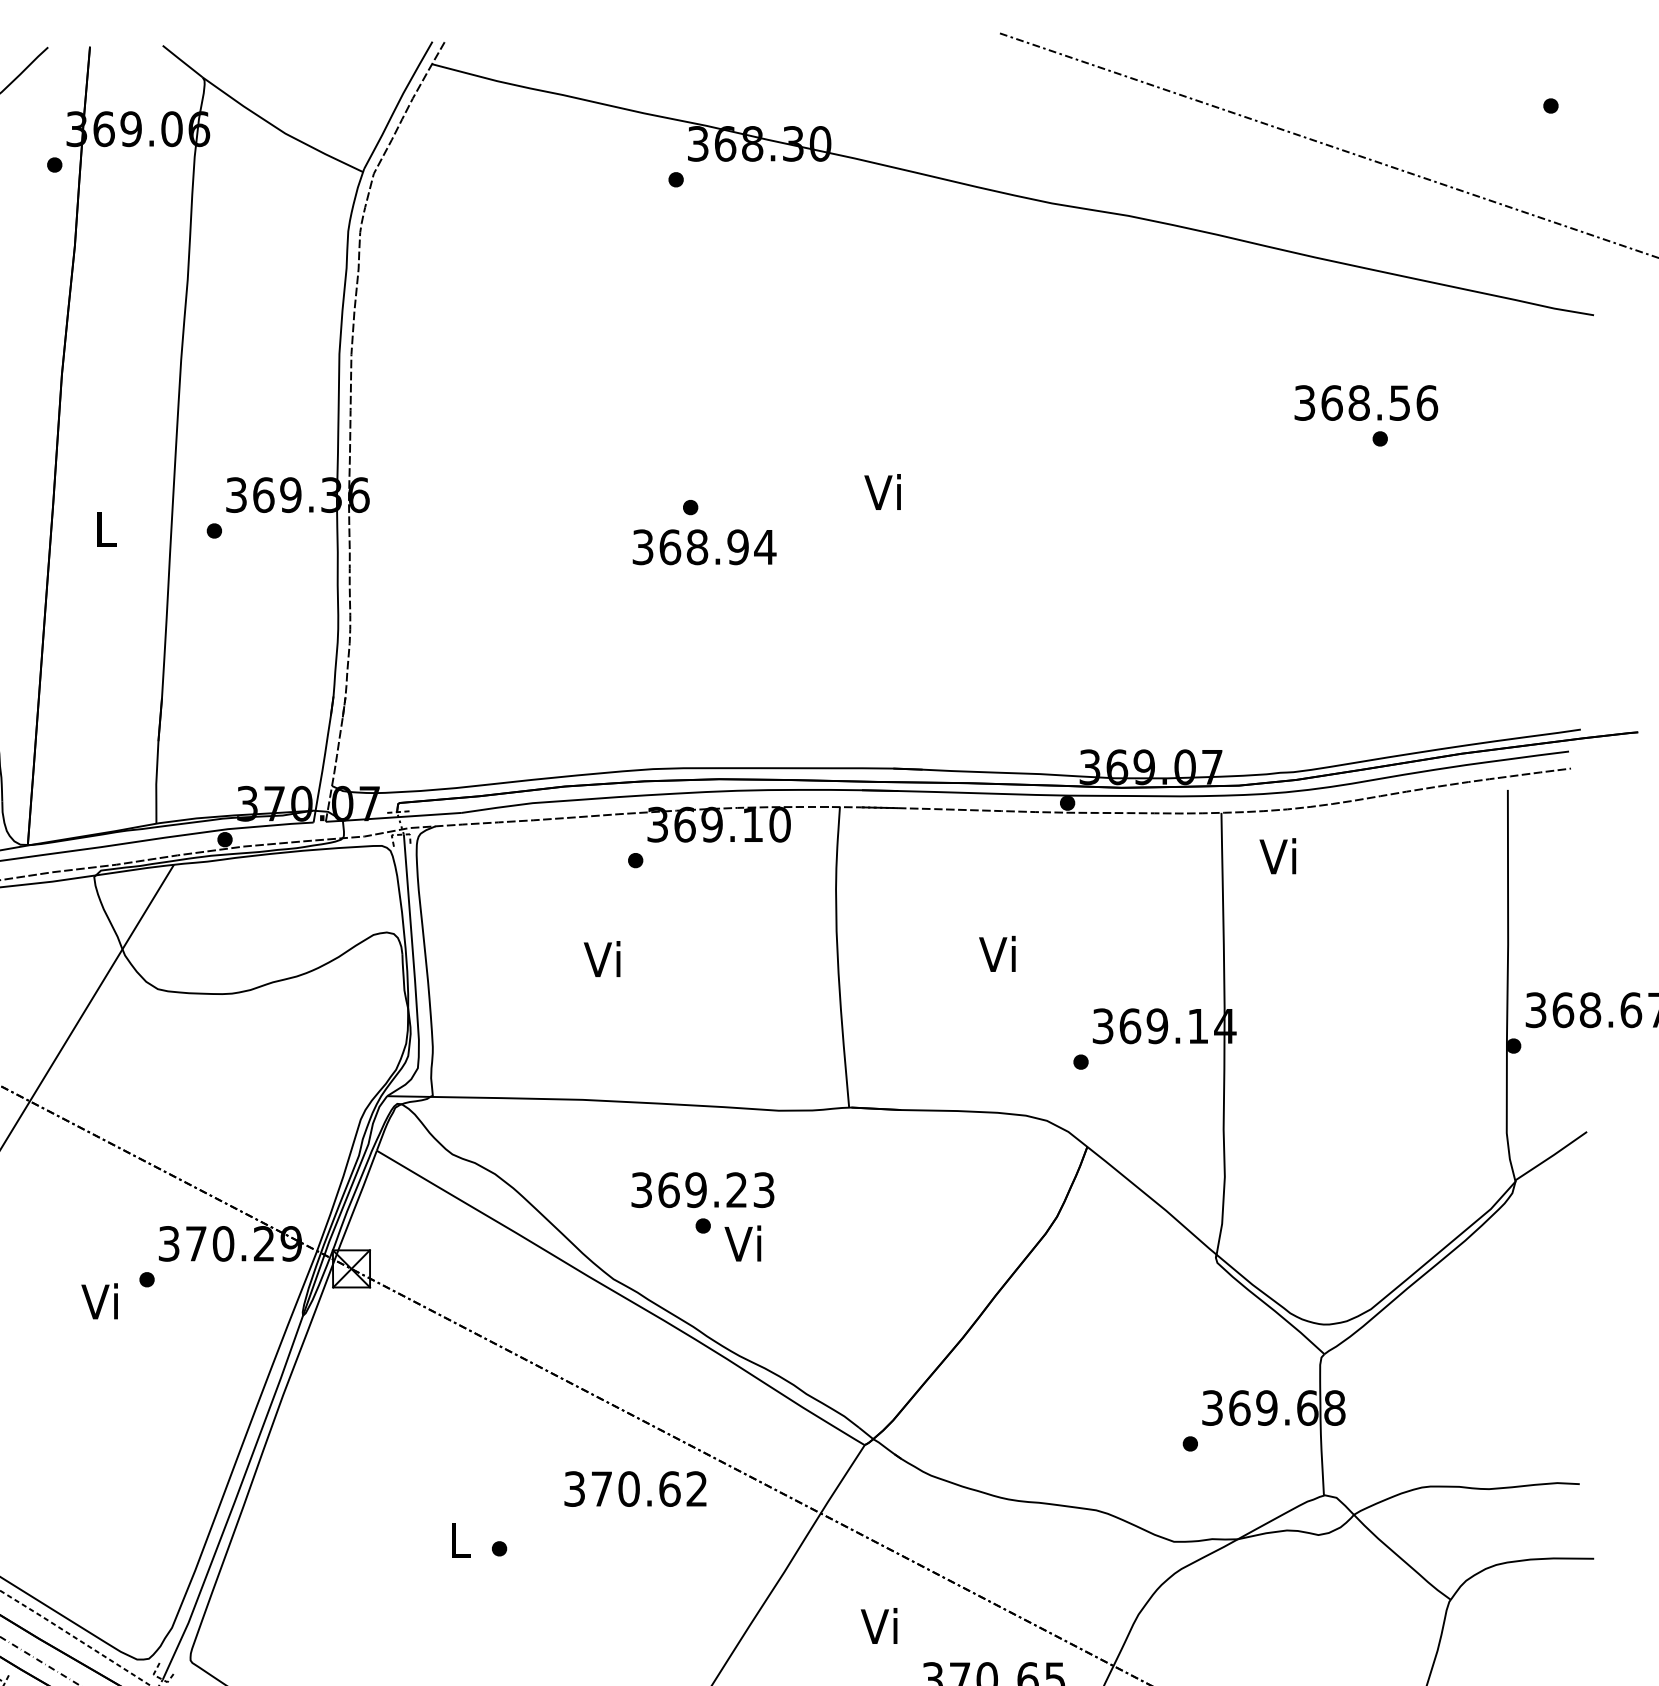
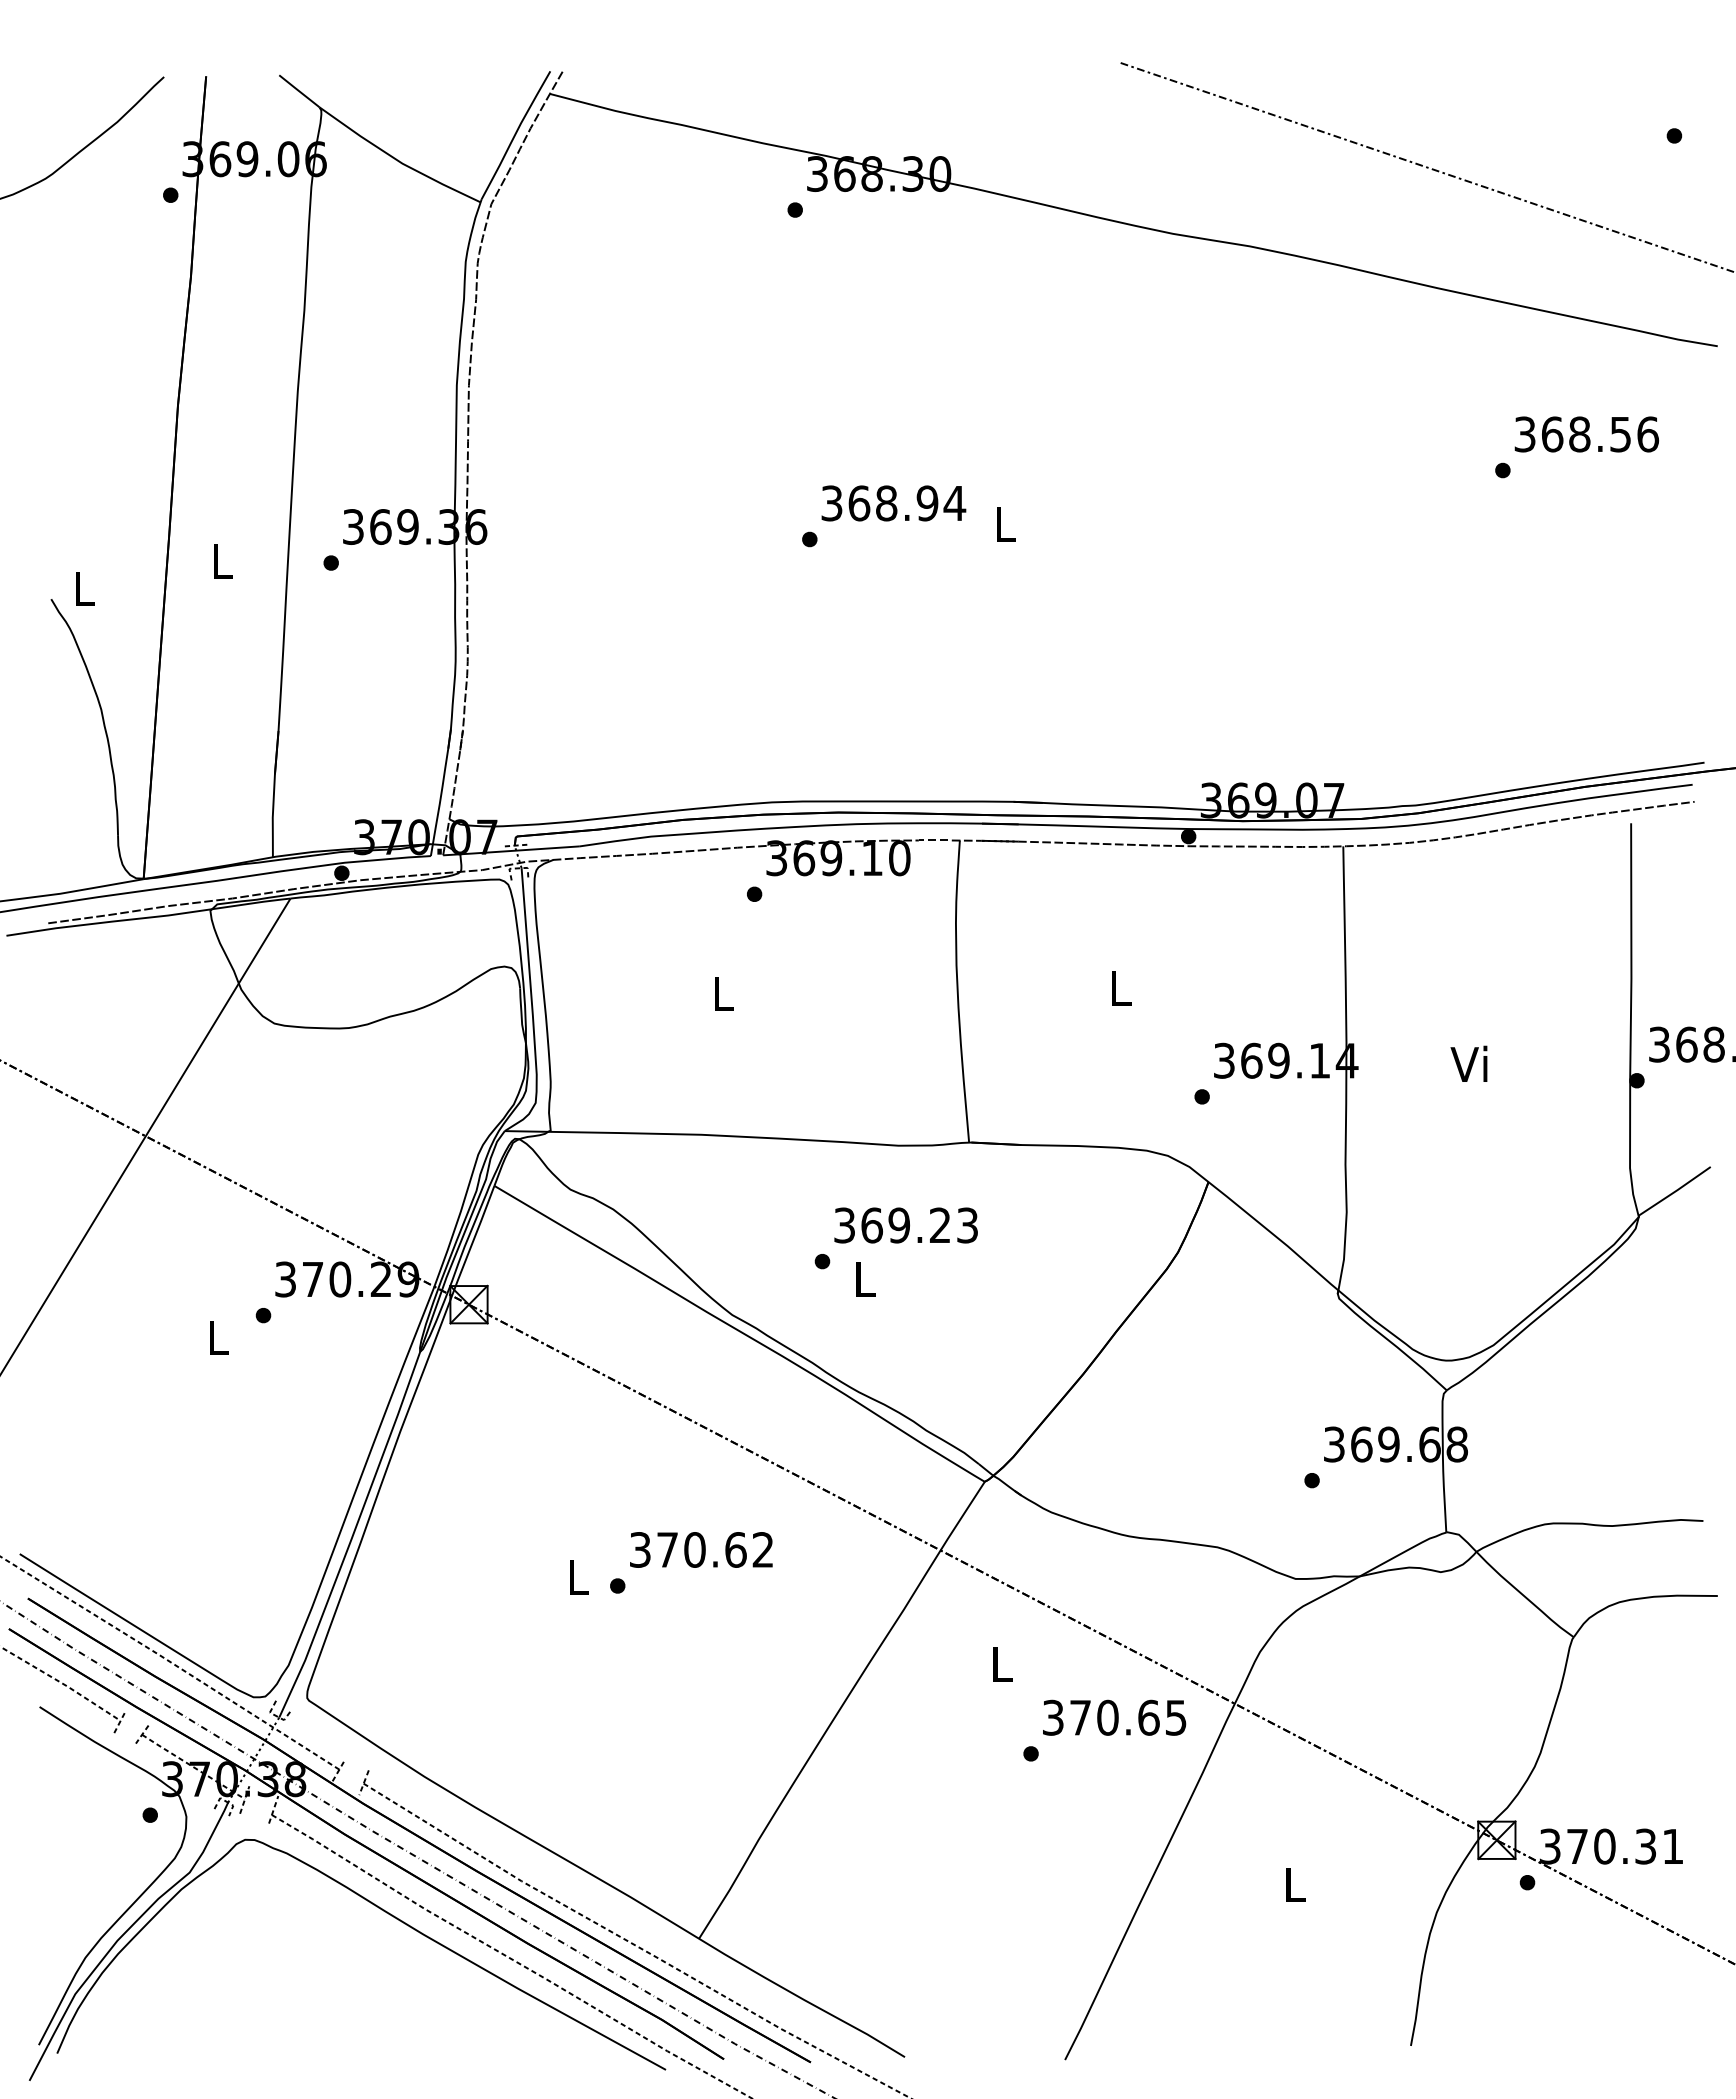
text: (1365, 403) -> (1586, 434), moved
text: (882, 491) -> (1002, 523), Vi -> L
text: (704, 547) -> (893, 503), moved
text: (1277, 855) -> (1468, 1063), moved
text: (996, 954) -> (1117, 988), Vi -> L
text: (601, 959) -> (720, 993), Vi -> L
text: (702, 1190) -> (905, 1225), moved
text: (743, 1243) -> (862, 1279), Vi -> L
text: (99, 1301) -> (215, 1337), Vi -> L
text: (635, 1488) -> (701, 1549), moved
text: (878, 1625) -> (998, 1663), Vi -> L

